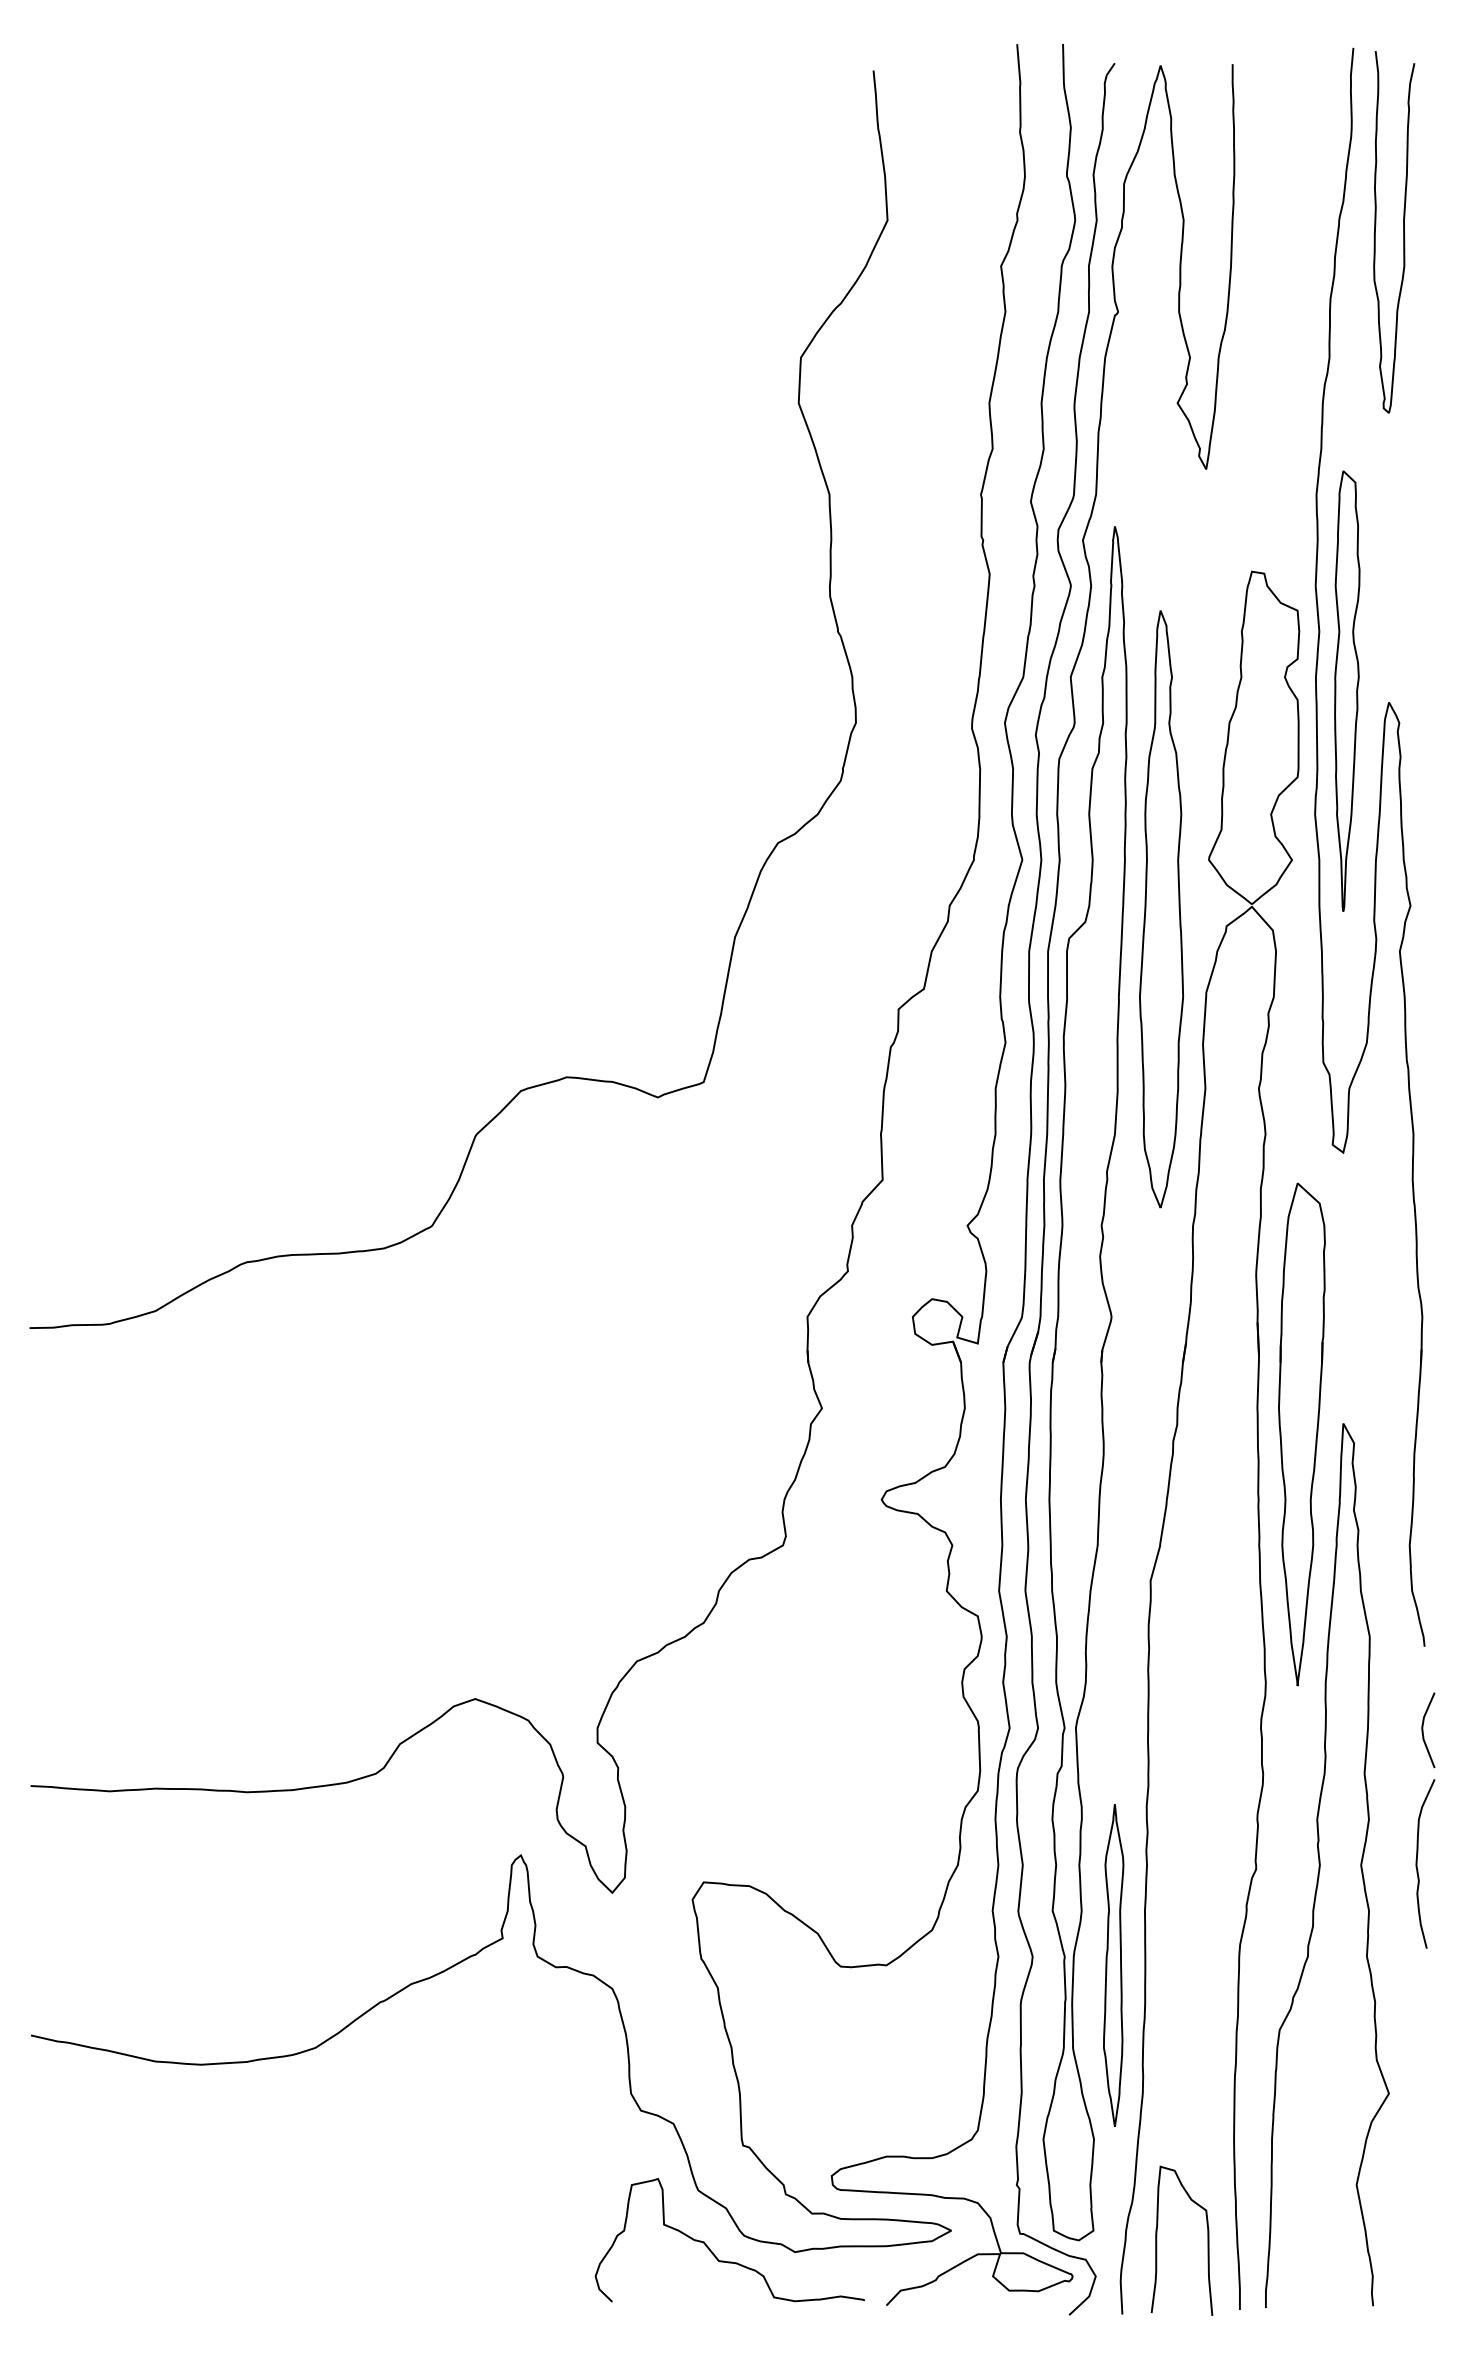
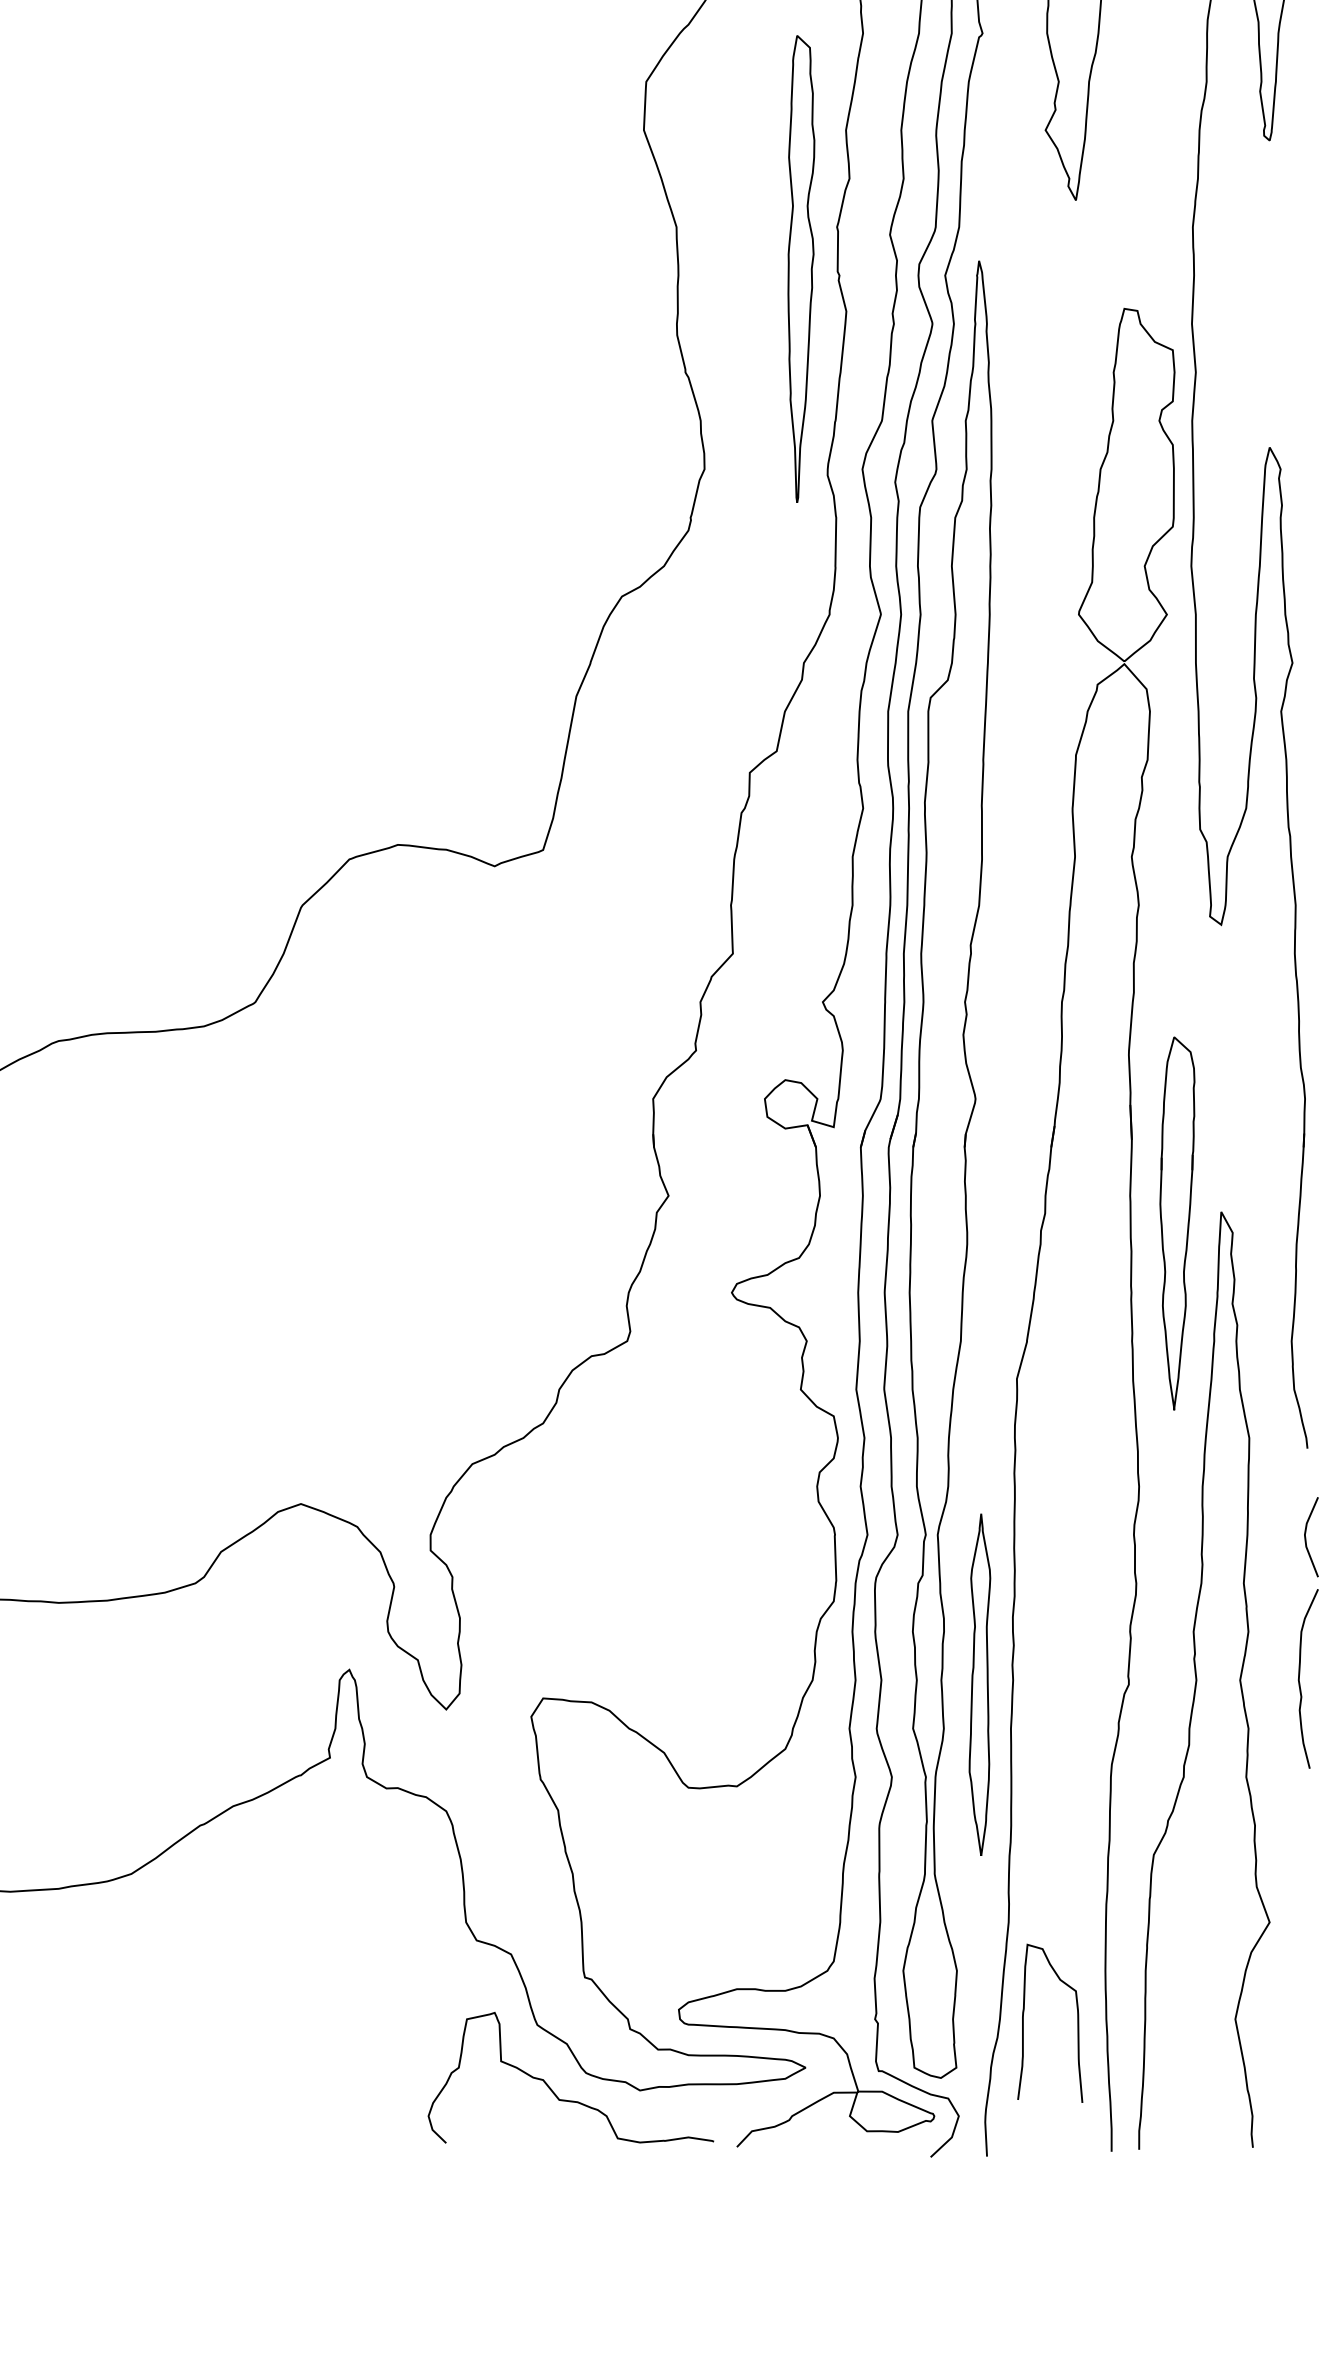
part: (1347, 690) -> (801, 268), moved
part: (1161, 909) -> (1028, 666), removed
part: (1301, 1434) -> (1176, 1223), size x0.7
part: (1113, 1965) -> (979, 1684), moved
curve: (1157, 2240) -> (1024, 2022), moved

